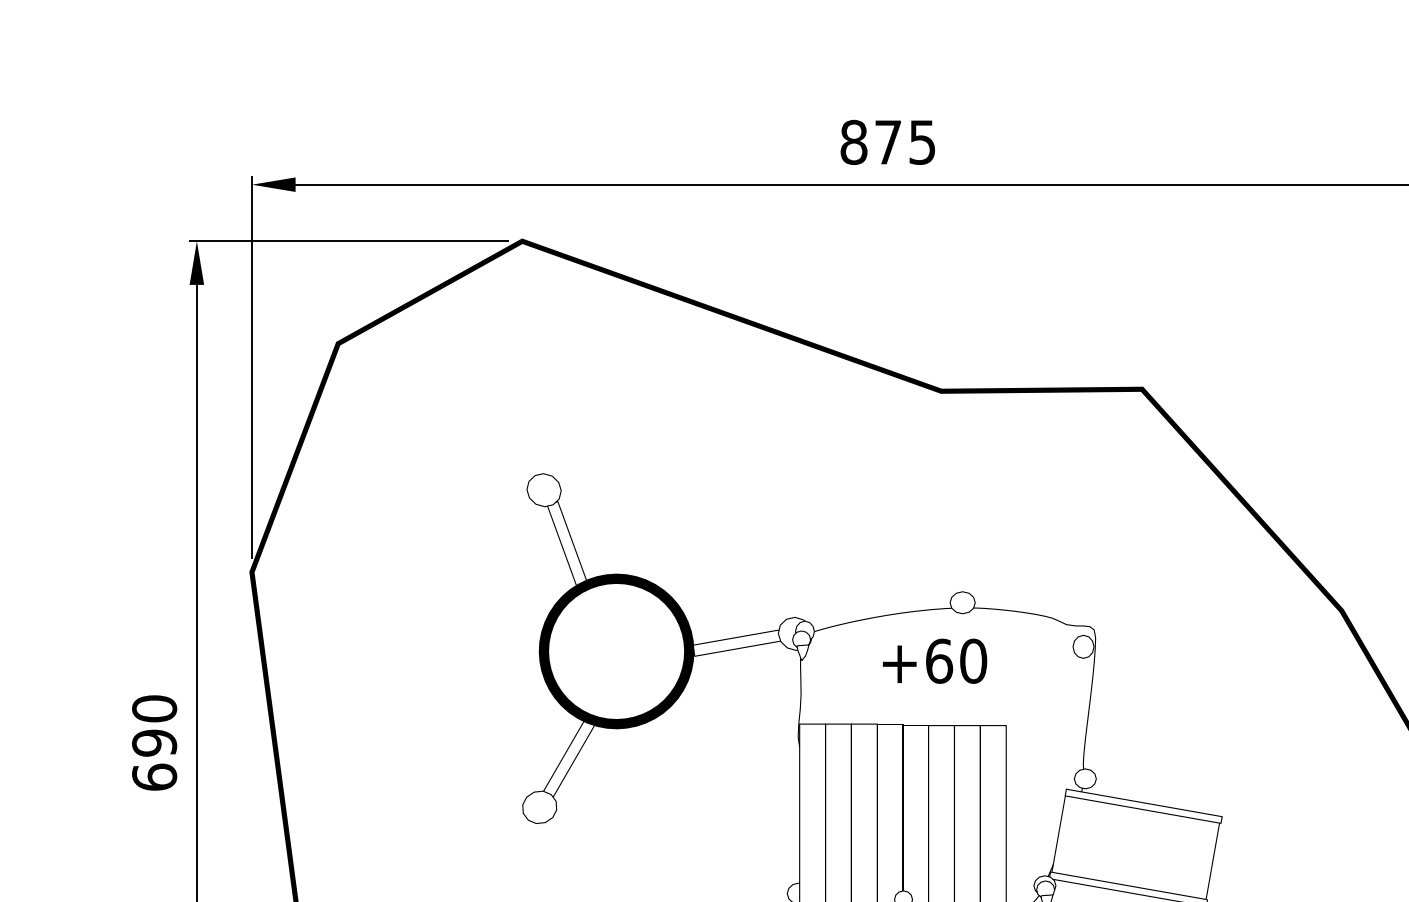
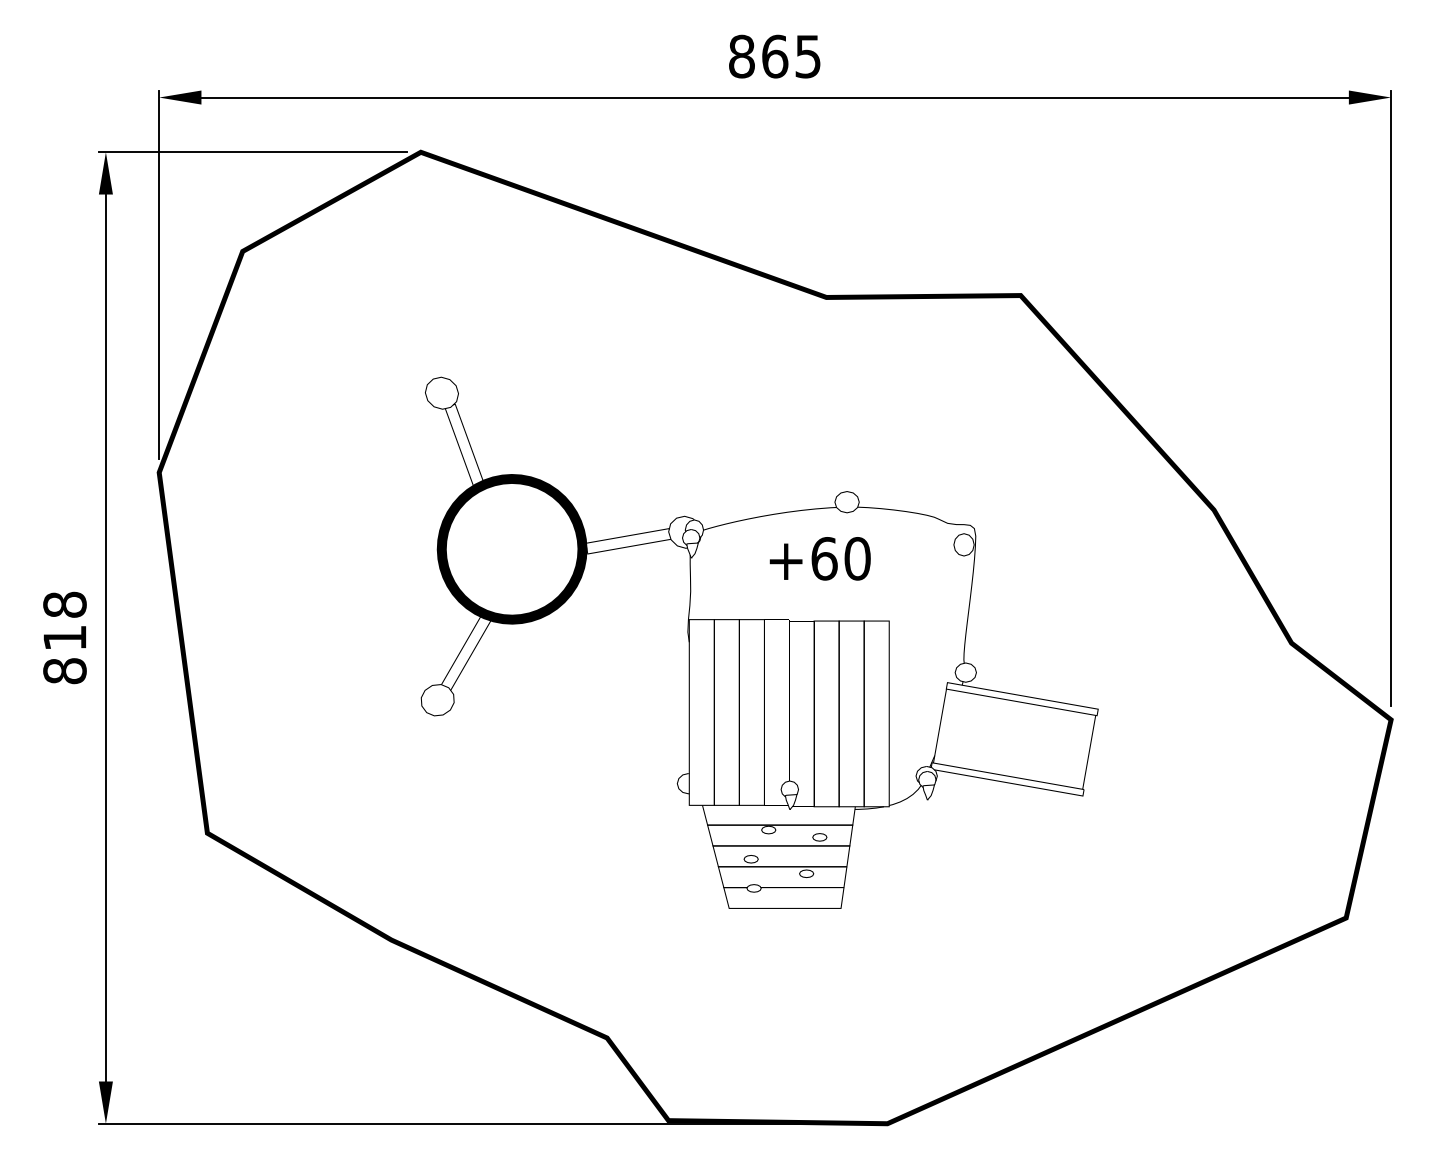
text: (888, 142) -> (775, 56), 875 -> 865
text: (154, 742) -> (64, 637), 690 -> 818

